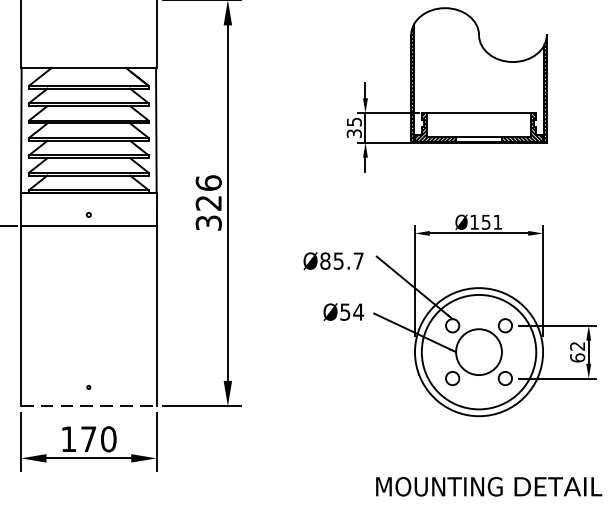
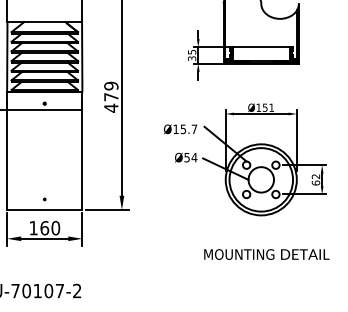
text: (209, 201) -> (111, 96), 326 -> 479
text: (324, 261) -> (175, 129), Ø85.7 -> Ø15.7
line: (88, 405) -> (44, 209), dashed -> solid
text: (88, 439) -> (44, 228), 170 -> 160

